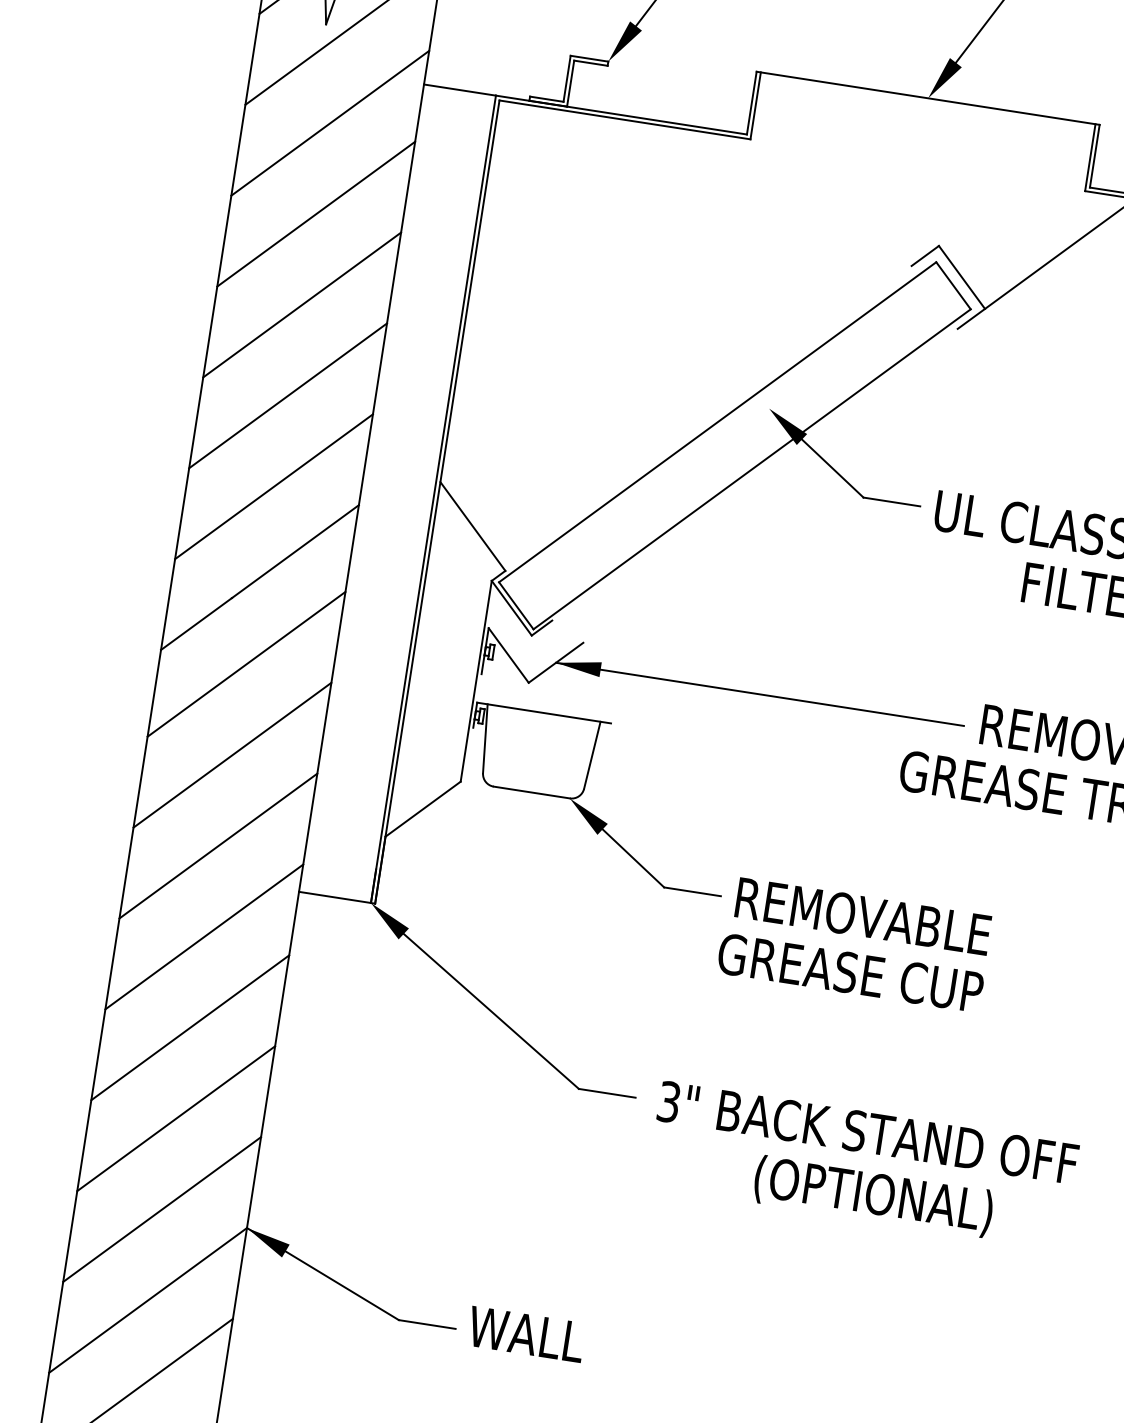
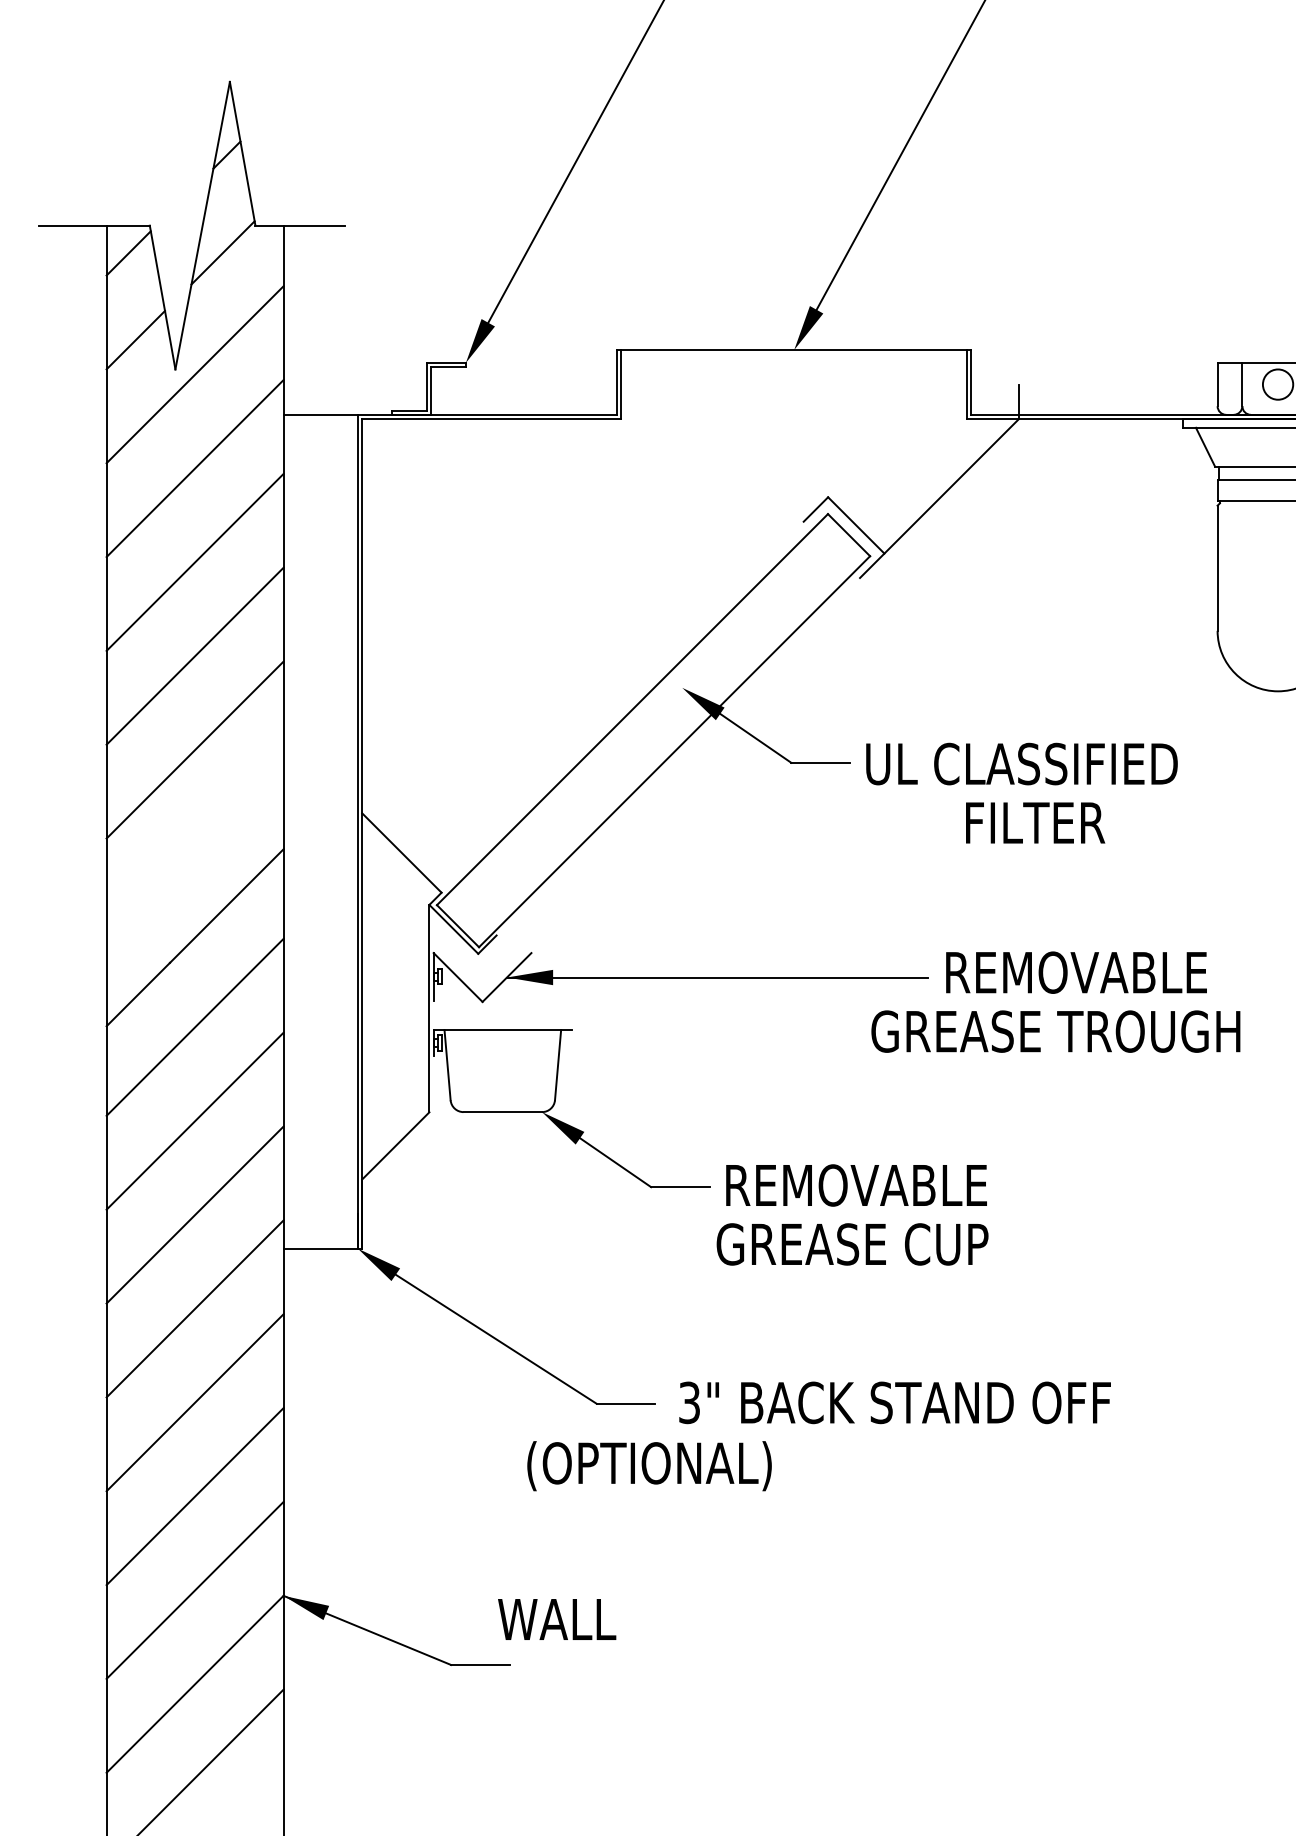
line: (273, 486) -> (194, 843), removed
text: (873, 1196) -> (649, 1466), moved
text: (526, 1334) -> (557, 1619), moved

